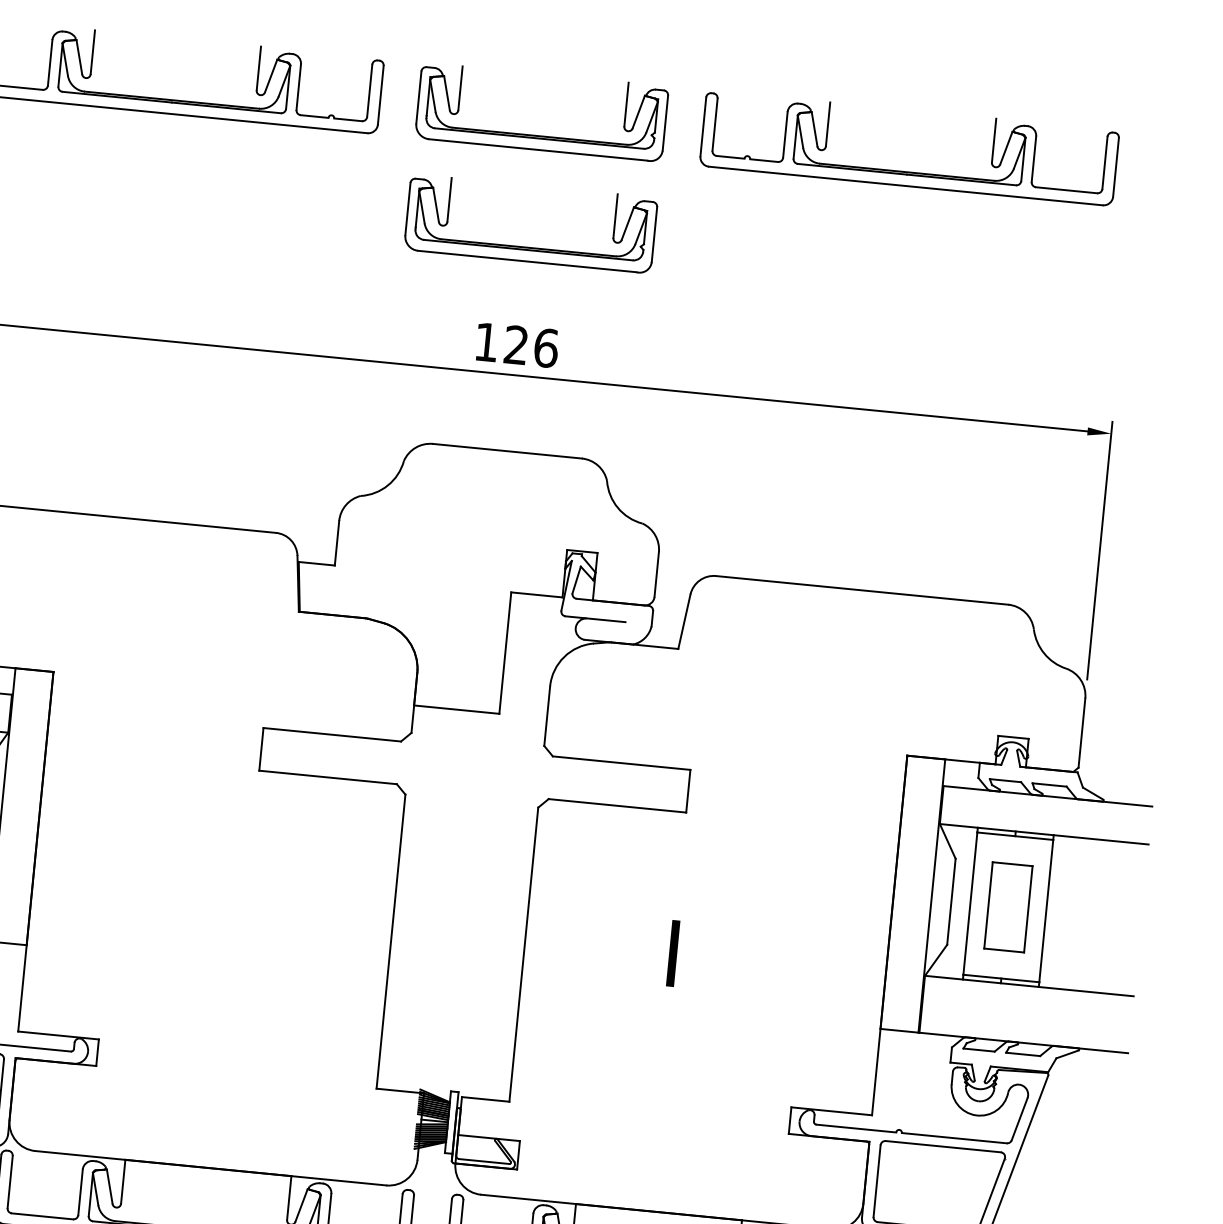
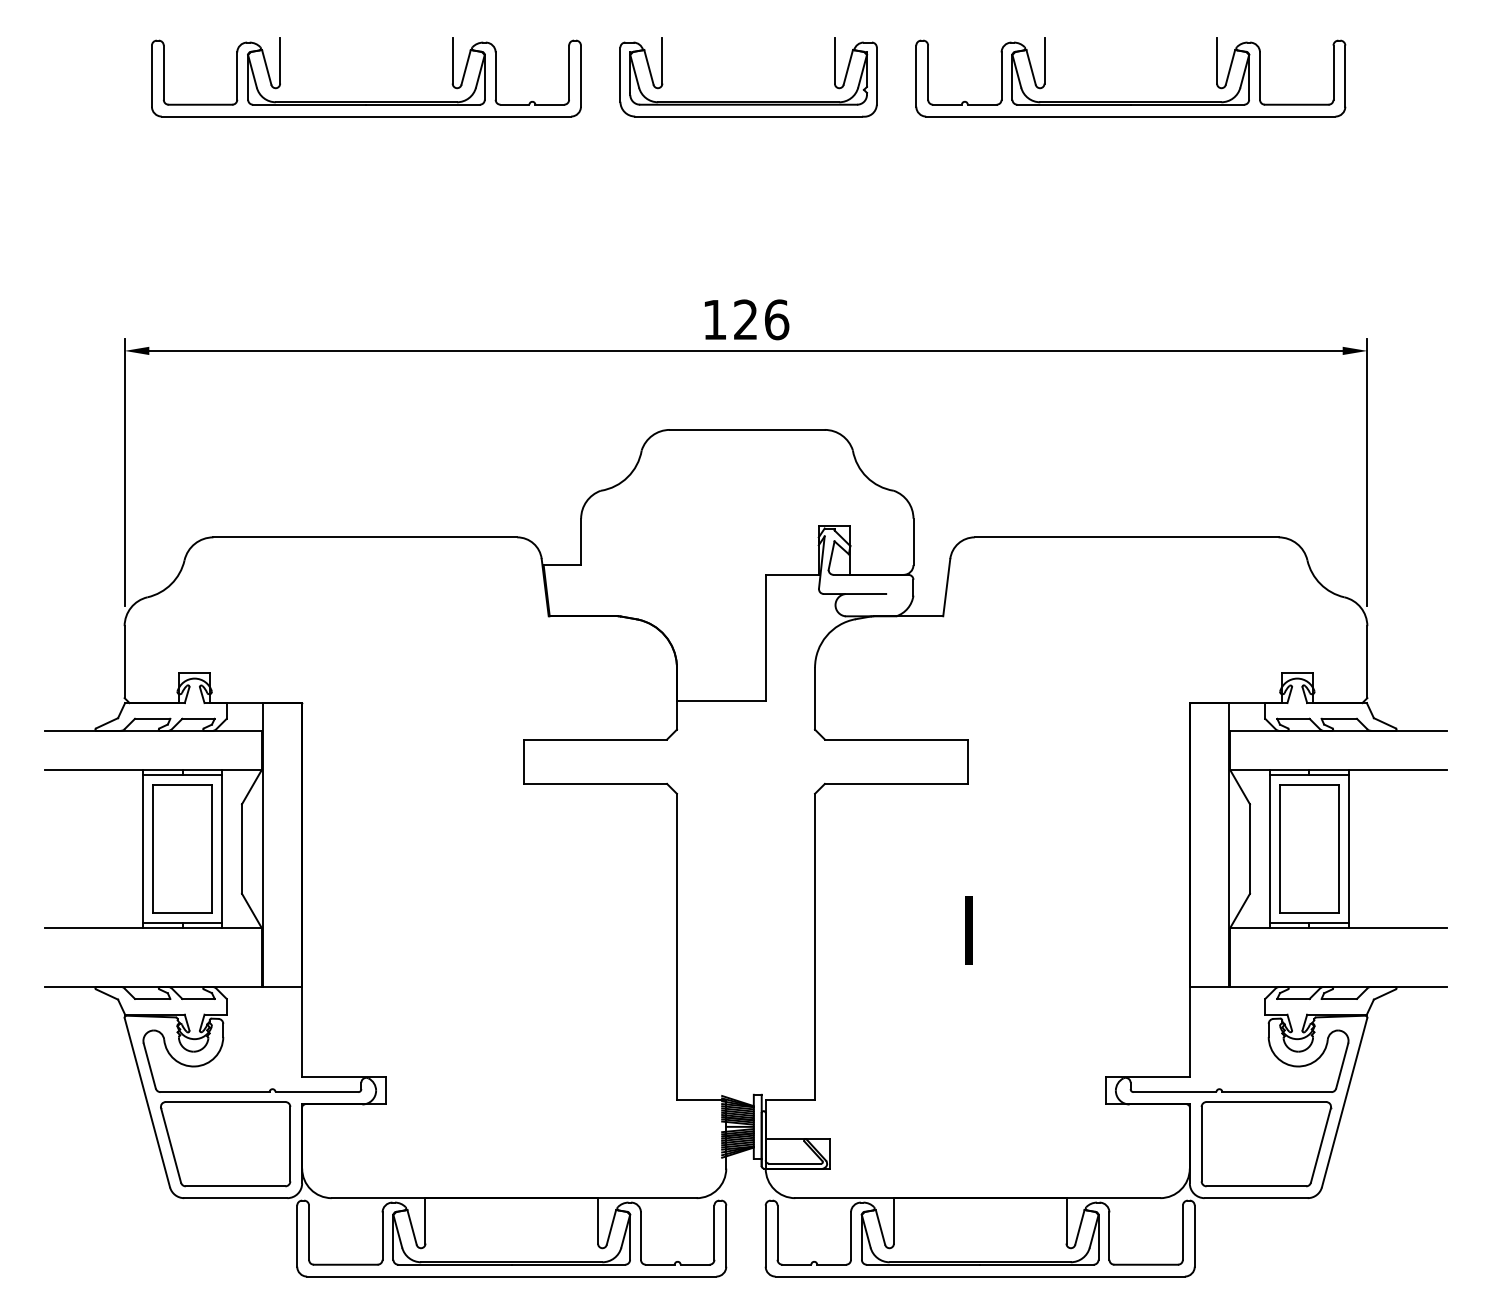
part: (528, 247) -> (748, 217), removed
part: (1008, 906) -> (1309, 848), size x1.43

